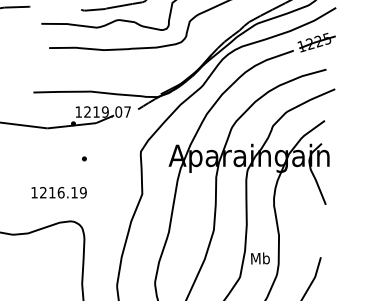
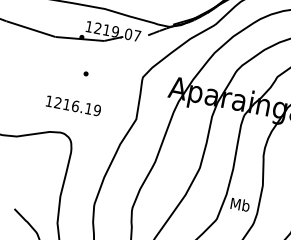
text: (58, 192) -> (72, 105), moved

